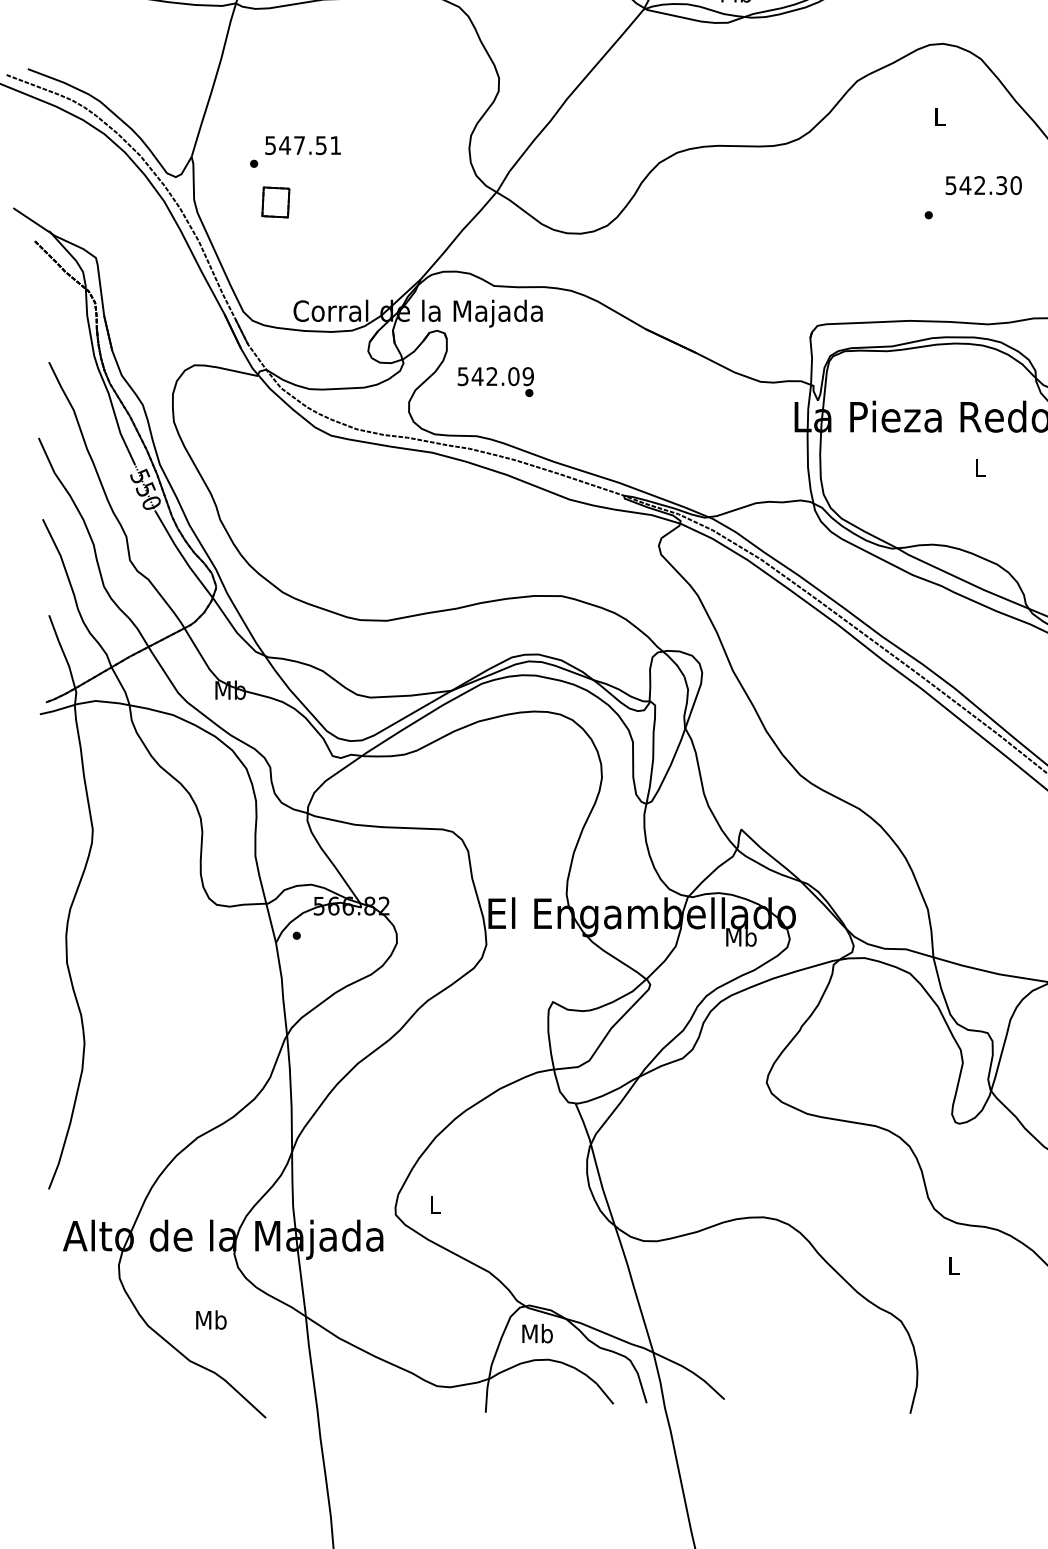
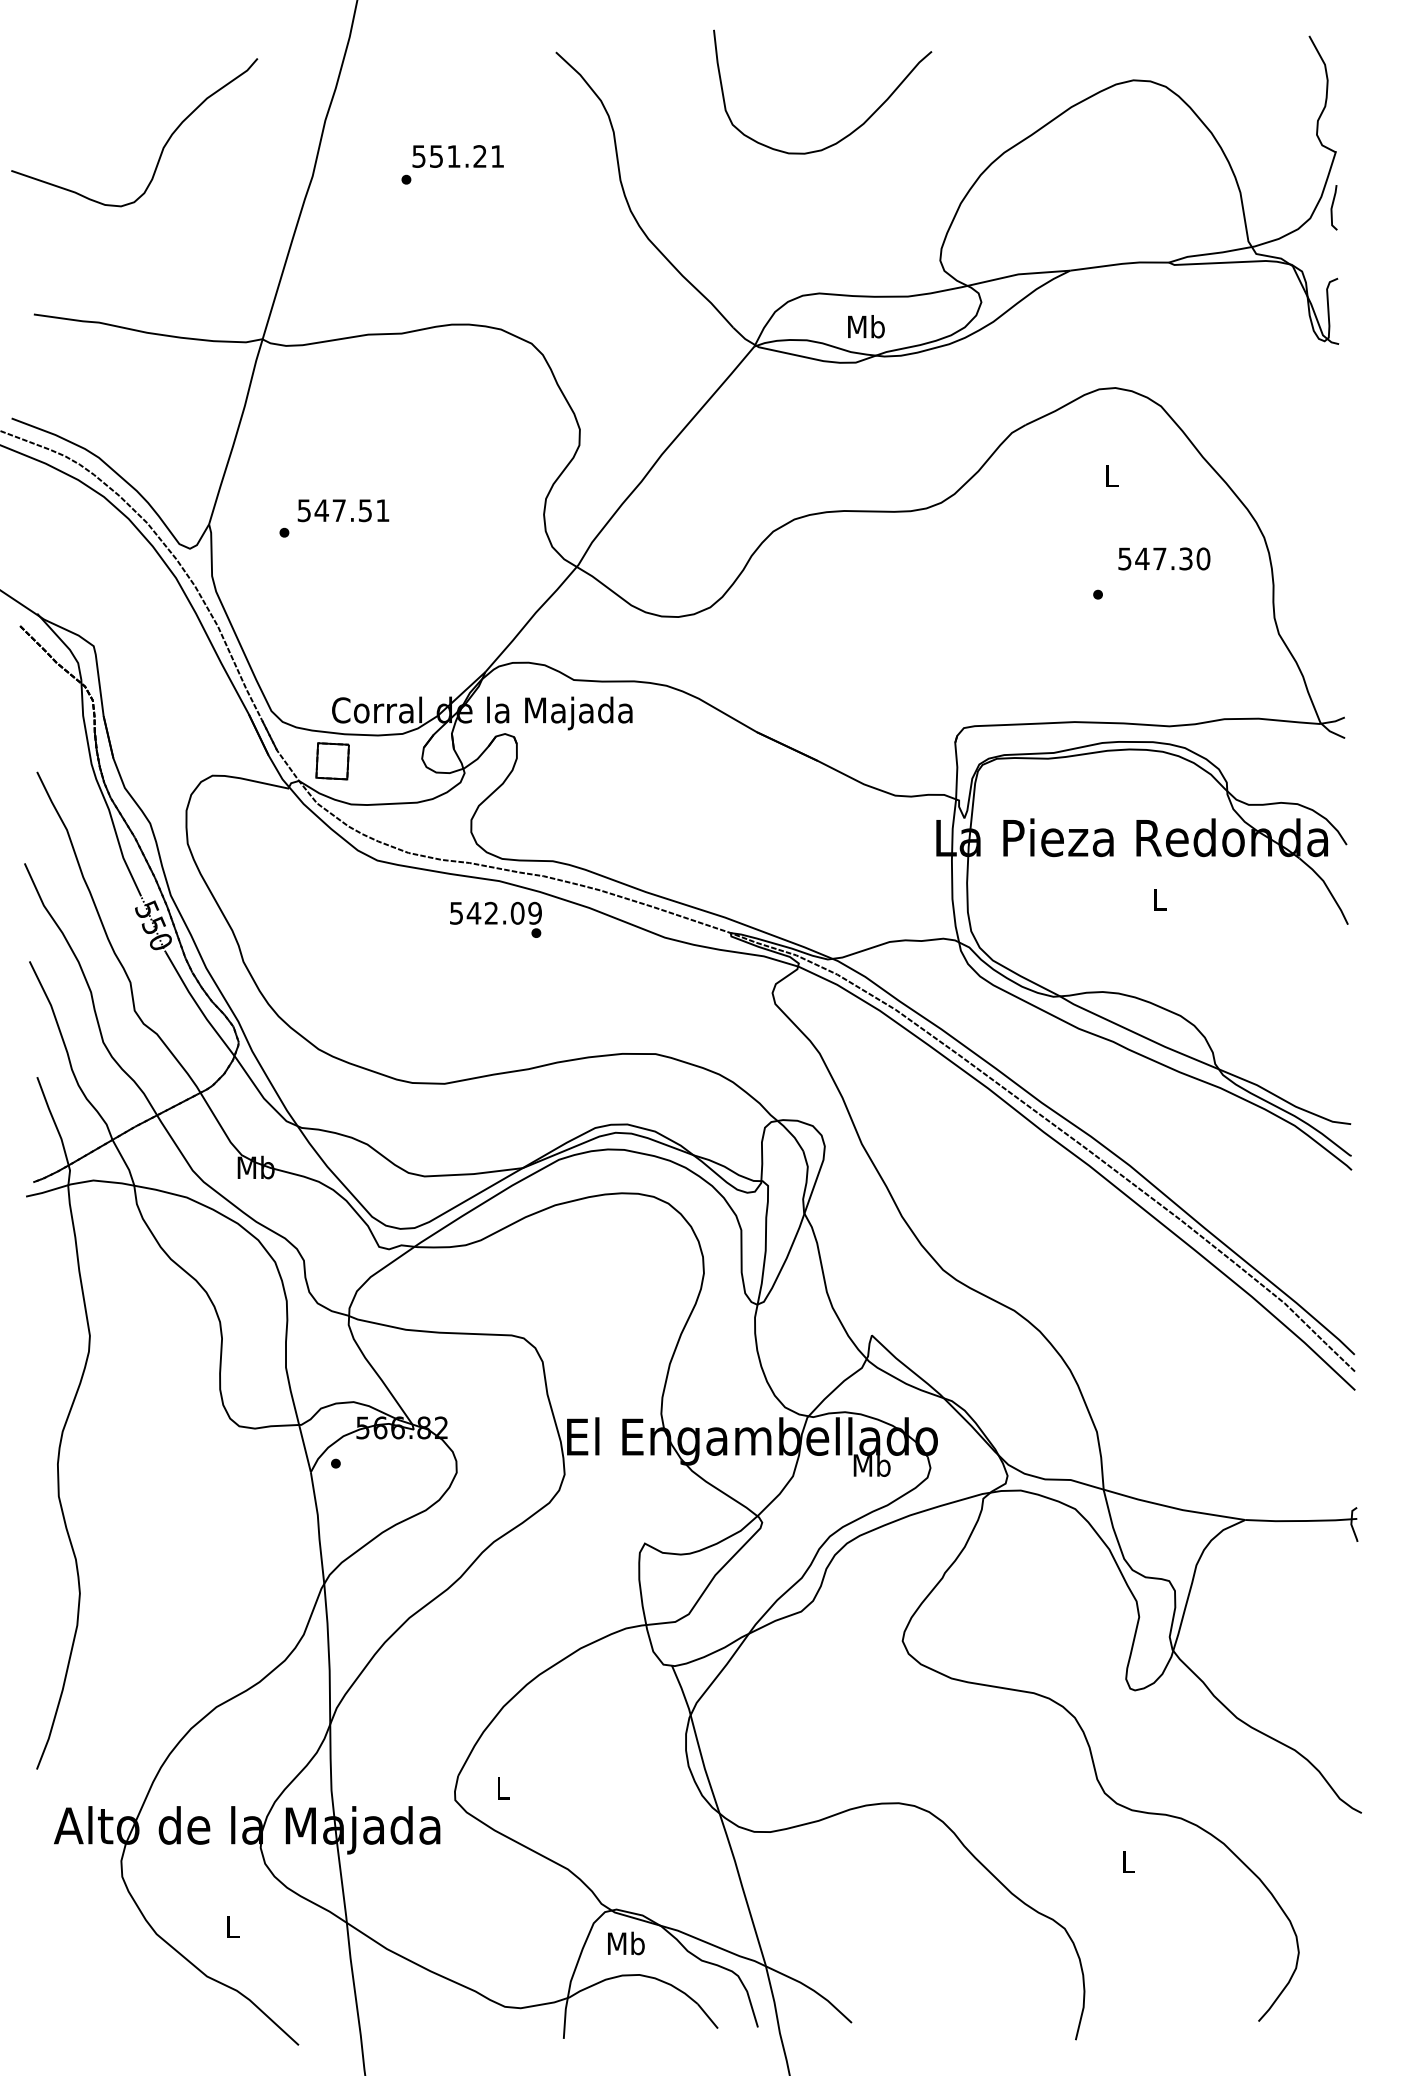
text: (979, 185) -> (1159, 558), 542.30 -> 547.30
part: (275, 202) -> (332, 761), moved
text: (495, 381) -> (495, 919), moved
text: (211, 1319) -> (232, 1926), Mb -> L

